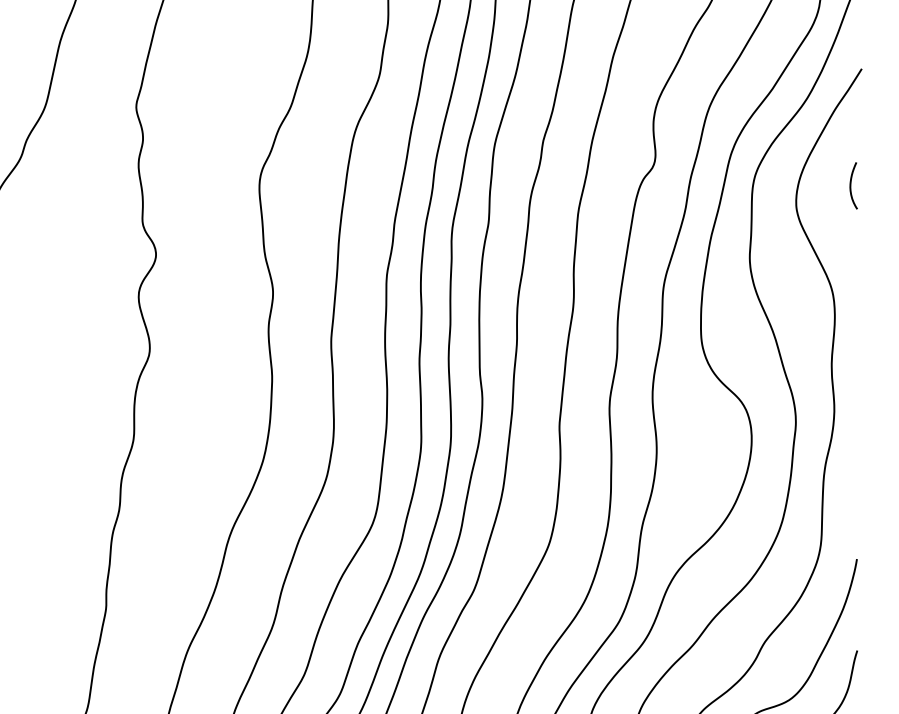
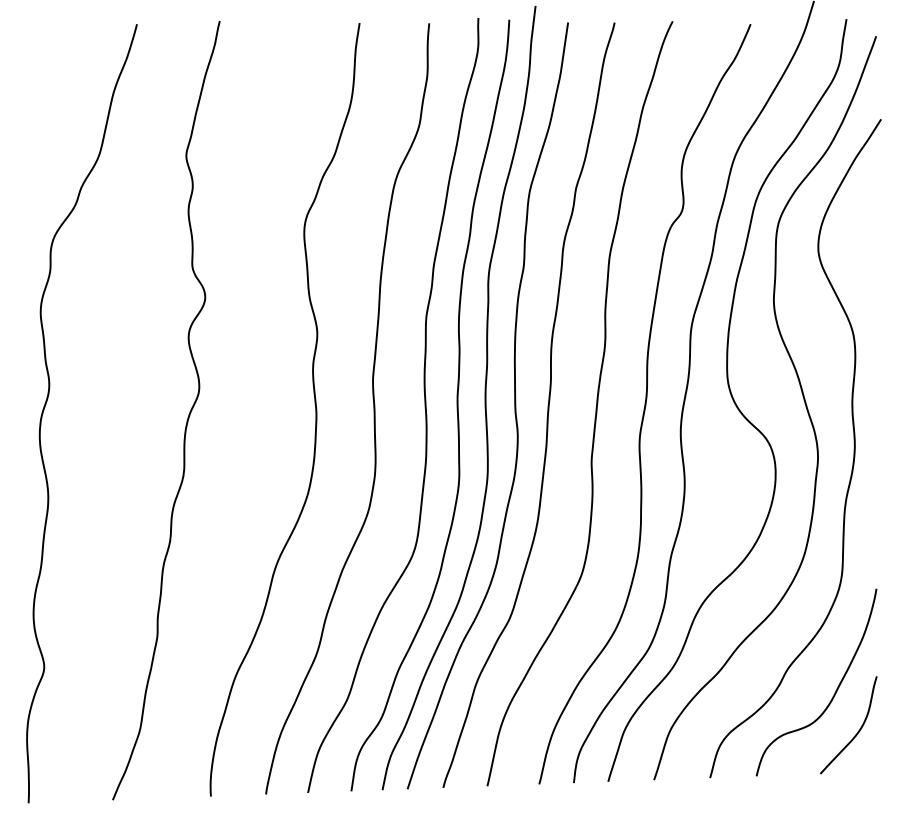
curve: (851, 184) -> (871, 230), removed

